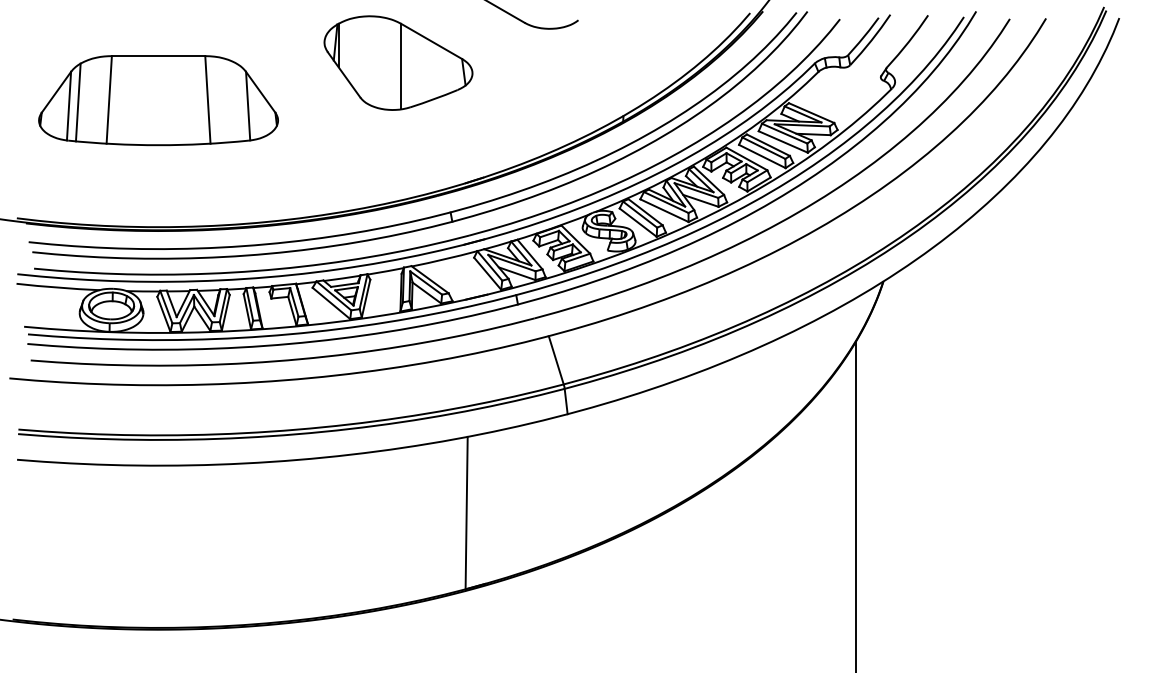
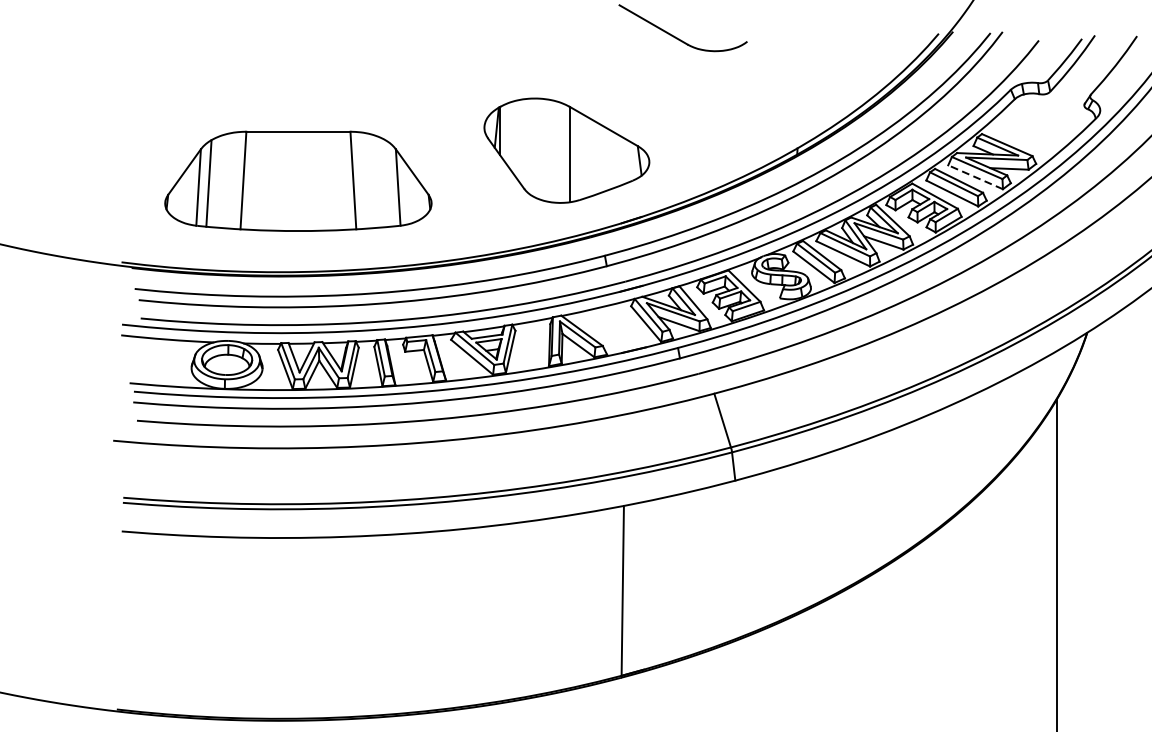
part: (398, 62) -> (566, 150), moved
part: (158, 100) -> (298, 181), moved
line: (783, 141) -> (975, 176), solid -> dashed

